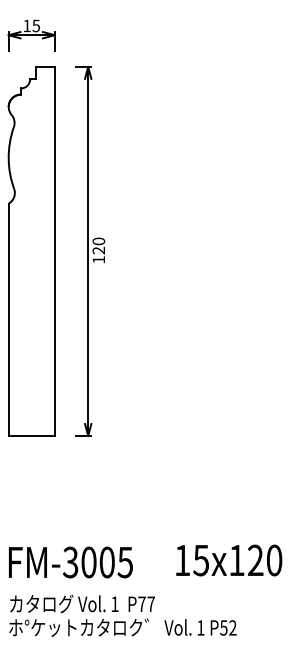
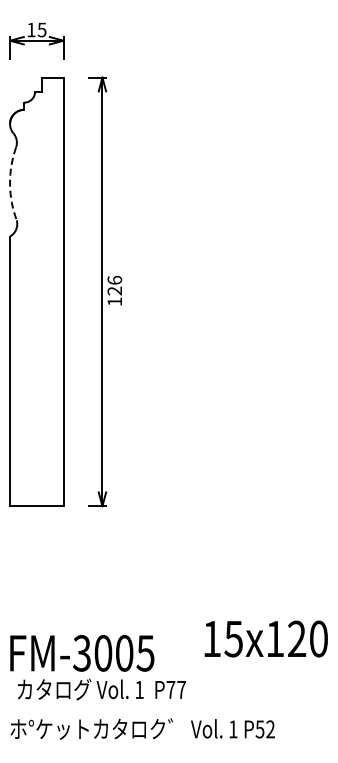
arc: (9, 158) -> (10, 183), solid -> dashed
text: (98, 240) -> (114, 279), 120 -> 126
text: (228, 560) -> (265, 638), moved
text: (82, 603) -> (101, 689), moved

